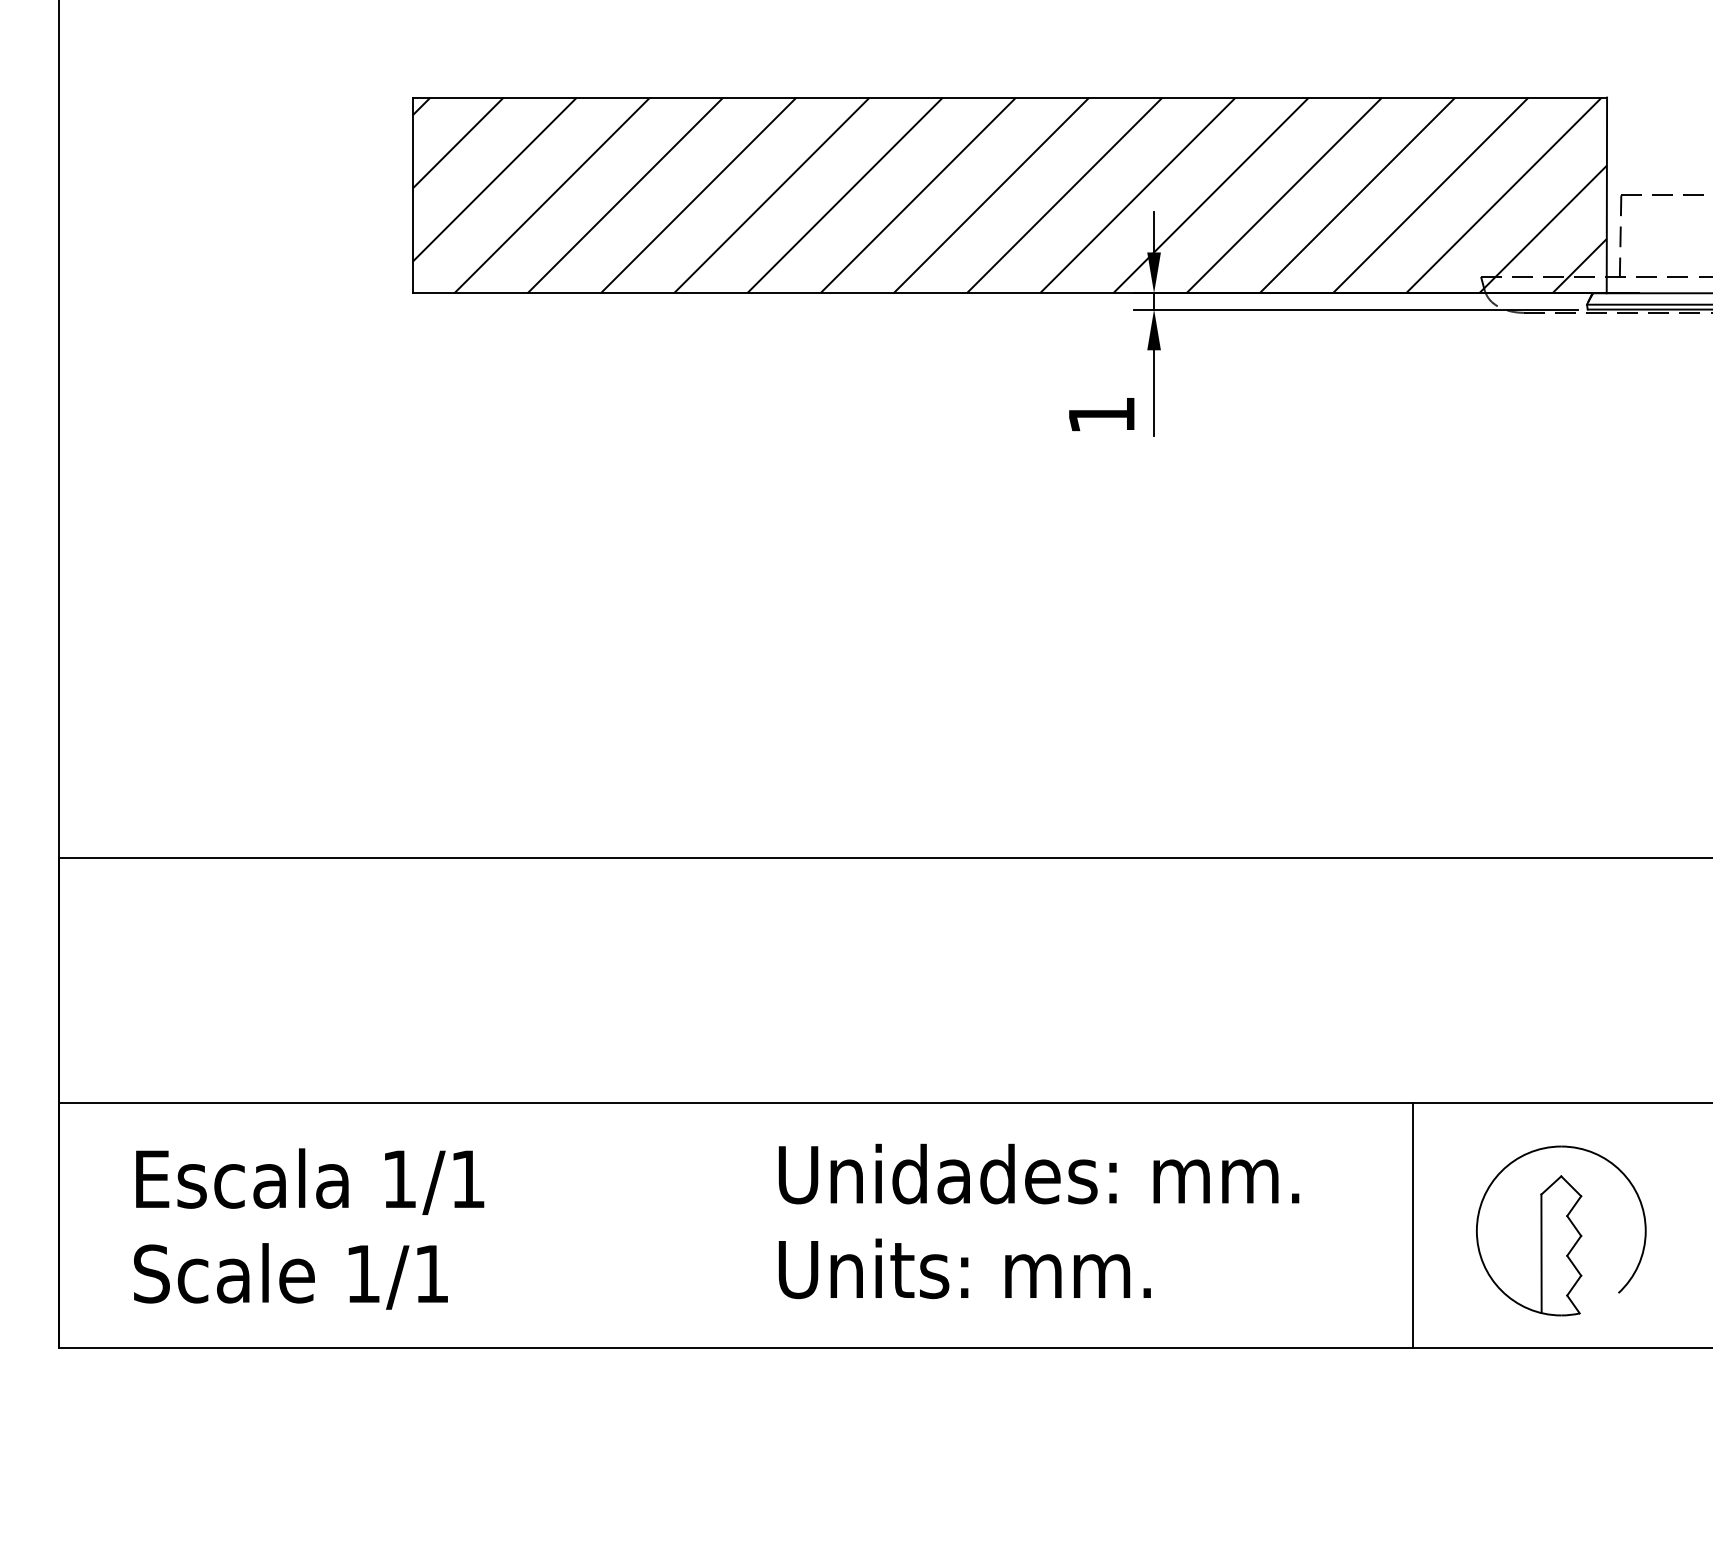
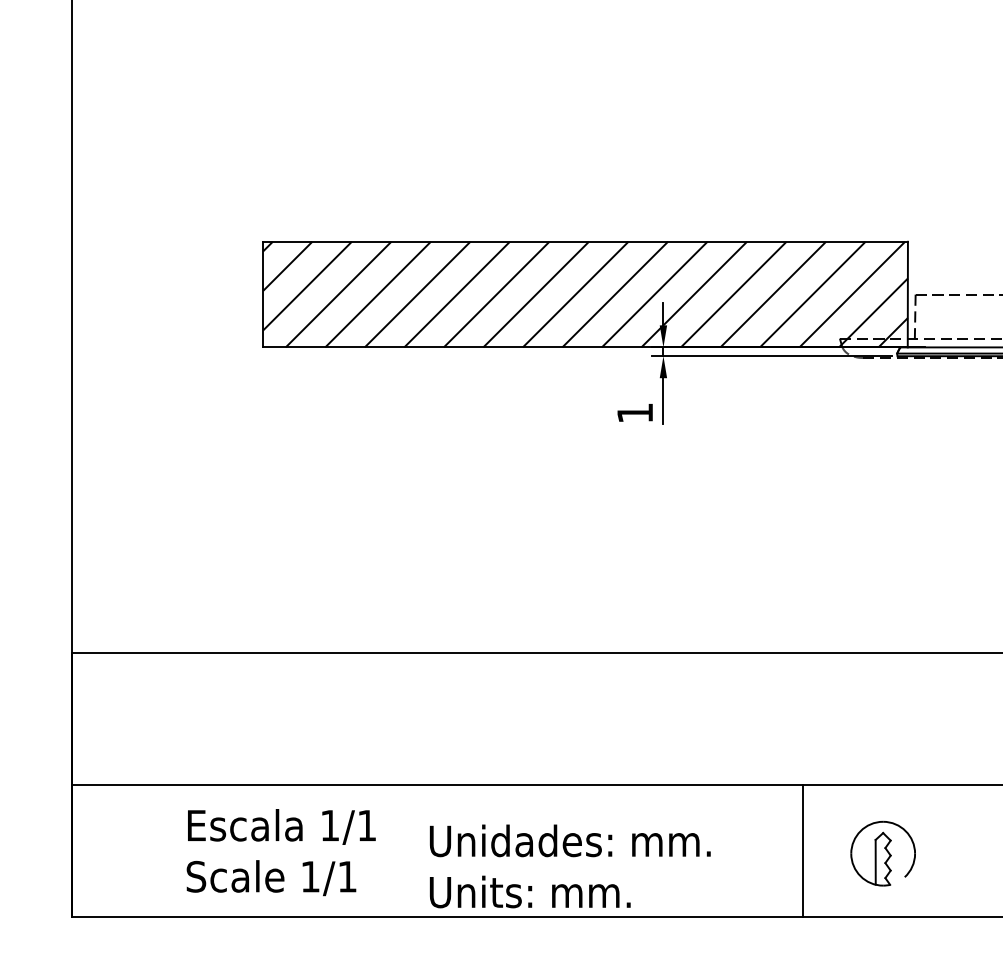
text: (1039, 1221) -> (570, 866), moved
text: (307, 1228) -> (280, 852), moved
part: (1559, 1230) -> (882, 853), size x0.7

